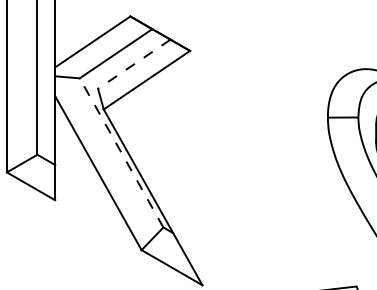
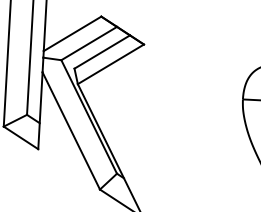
line: (134, 64) -> (102, 52), dashed -> solid
line: (121, 152) -> (89, 116), dashed -> solid

